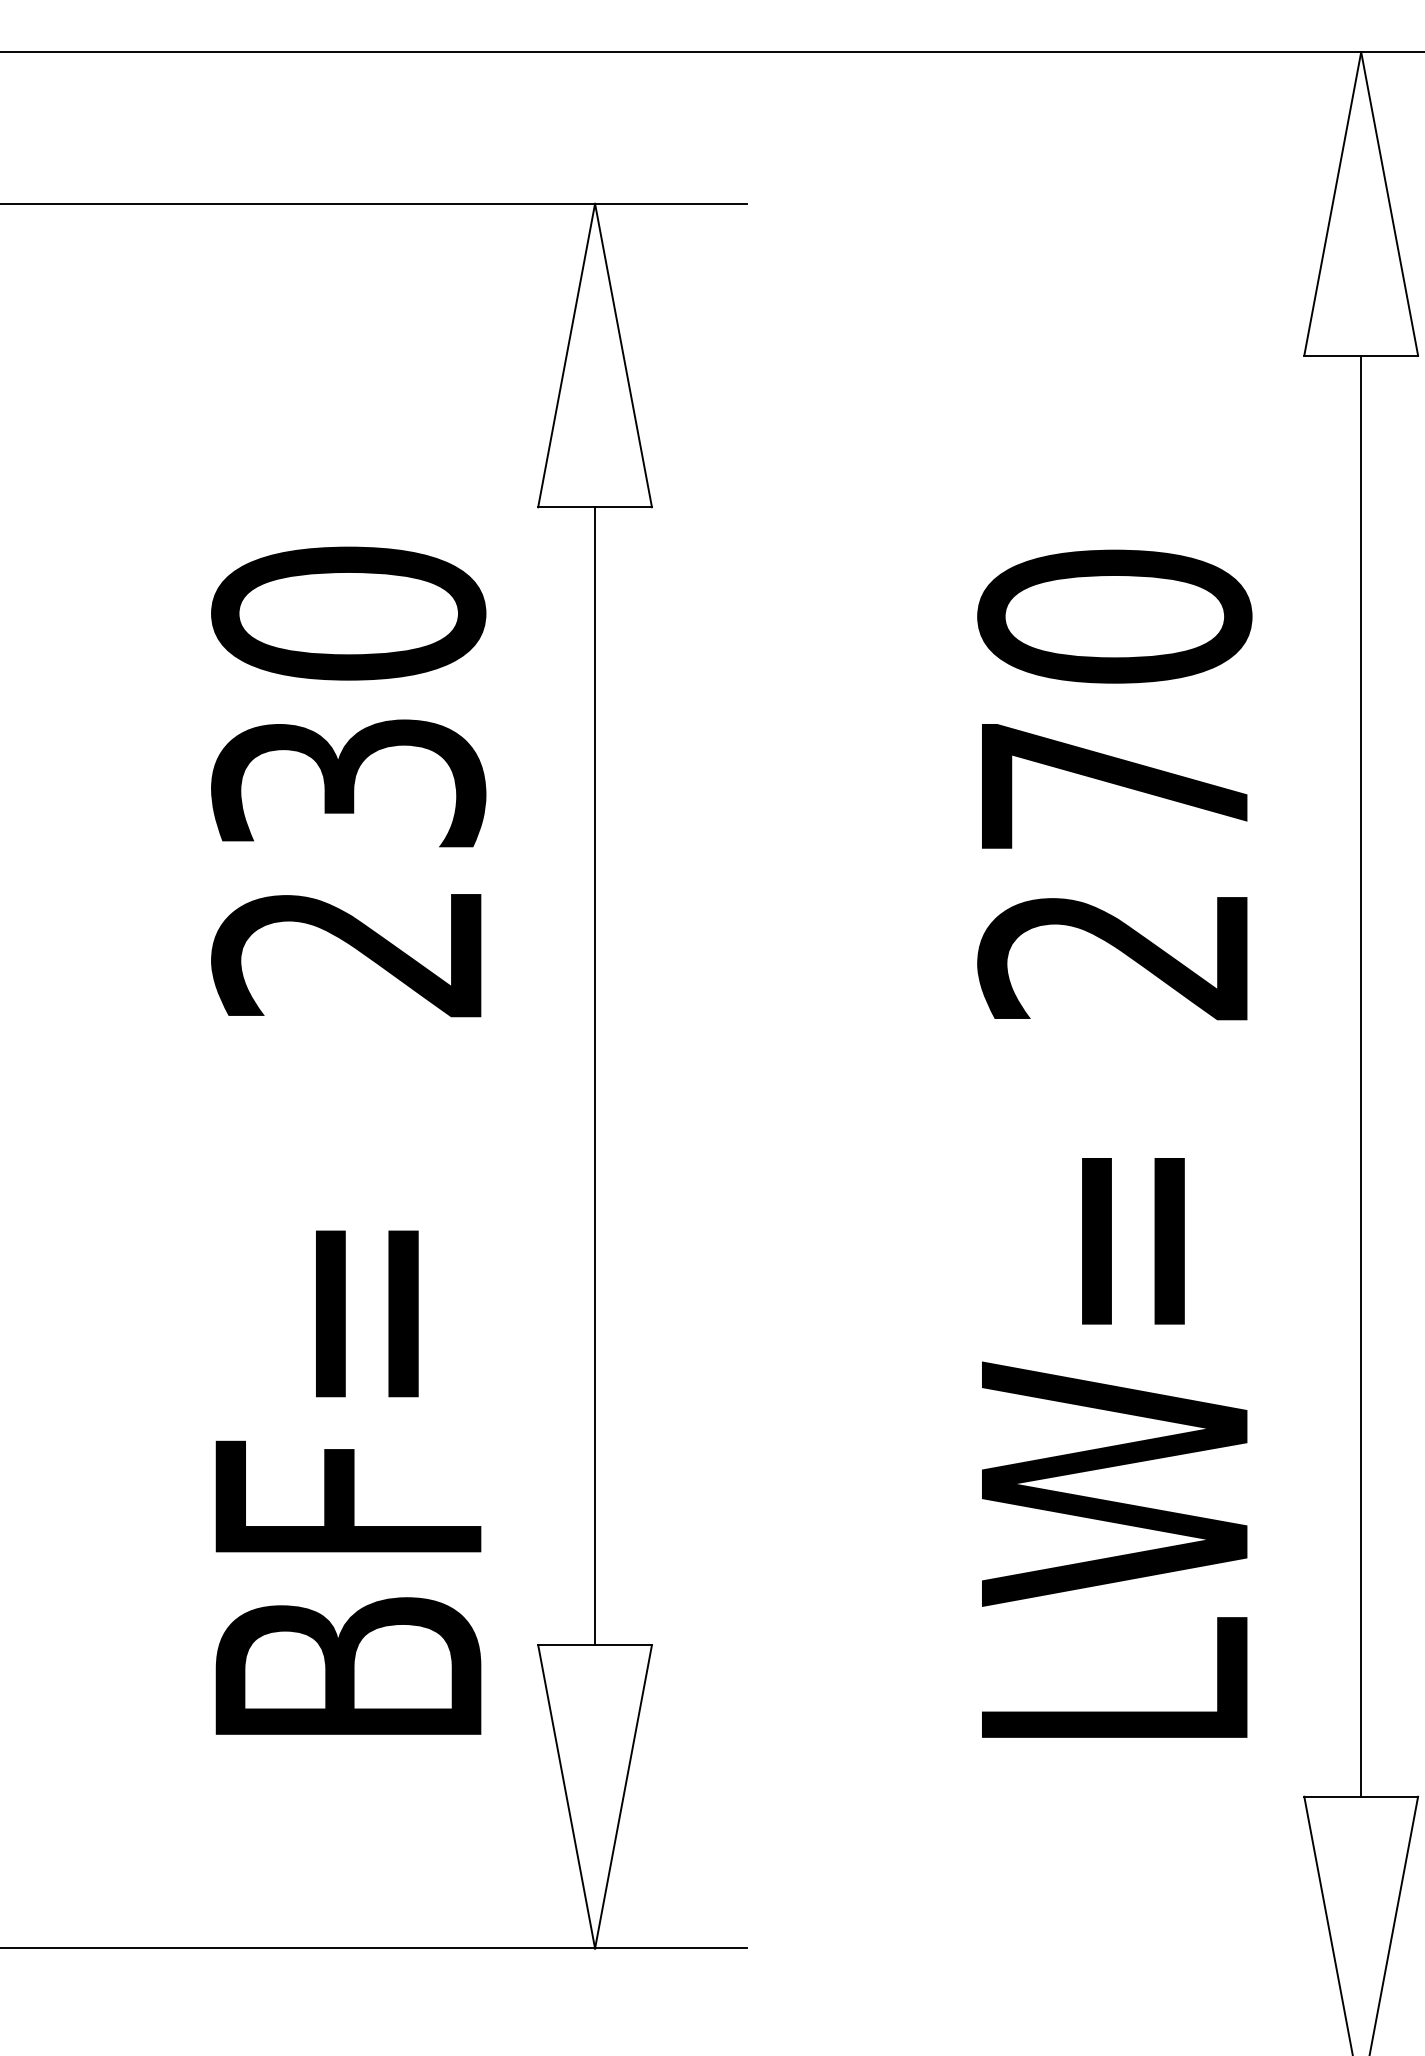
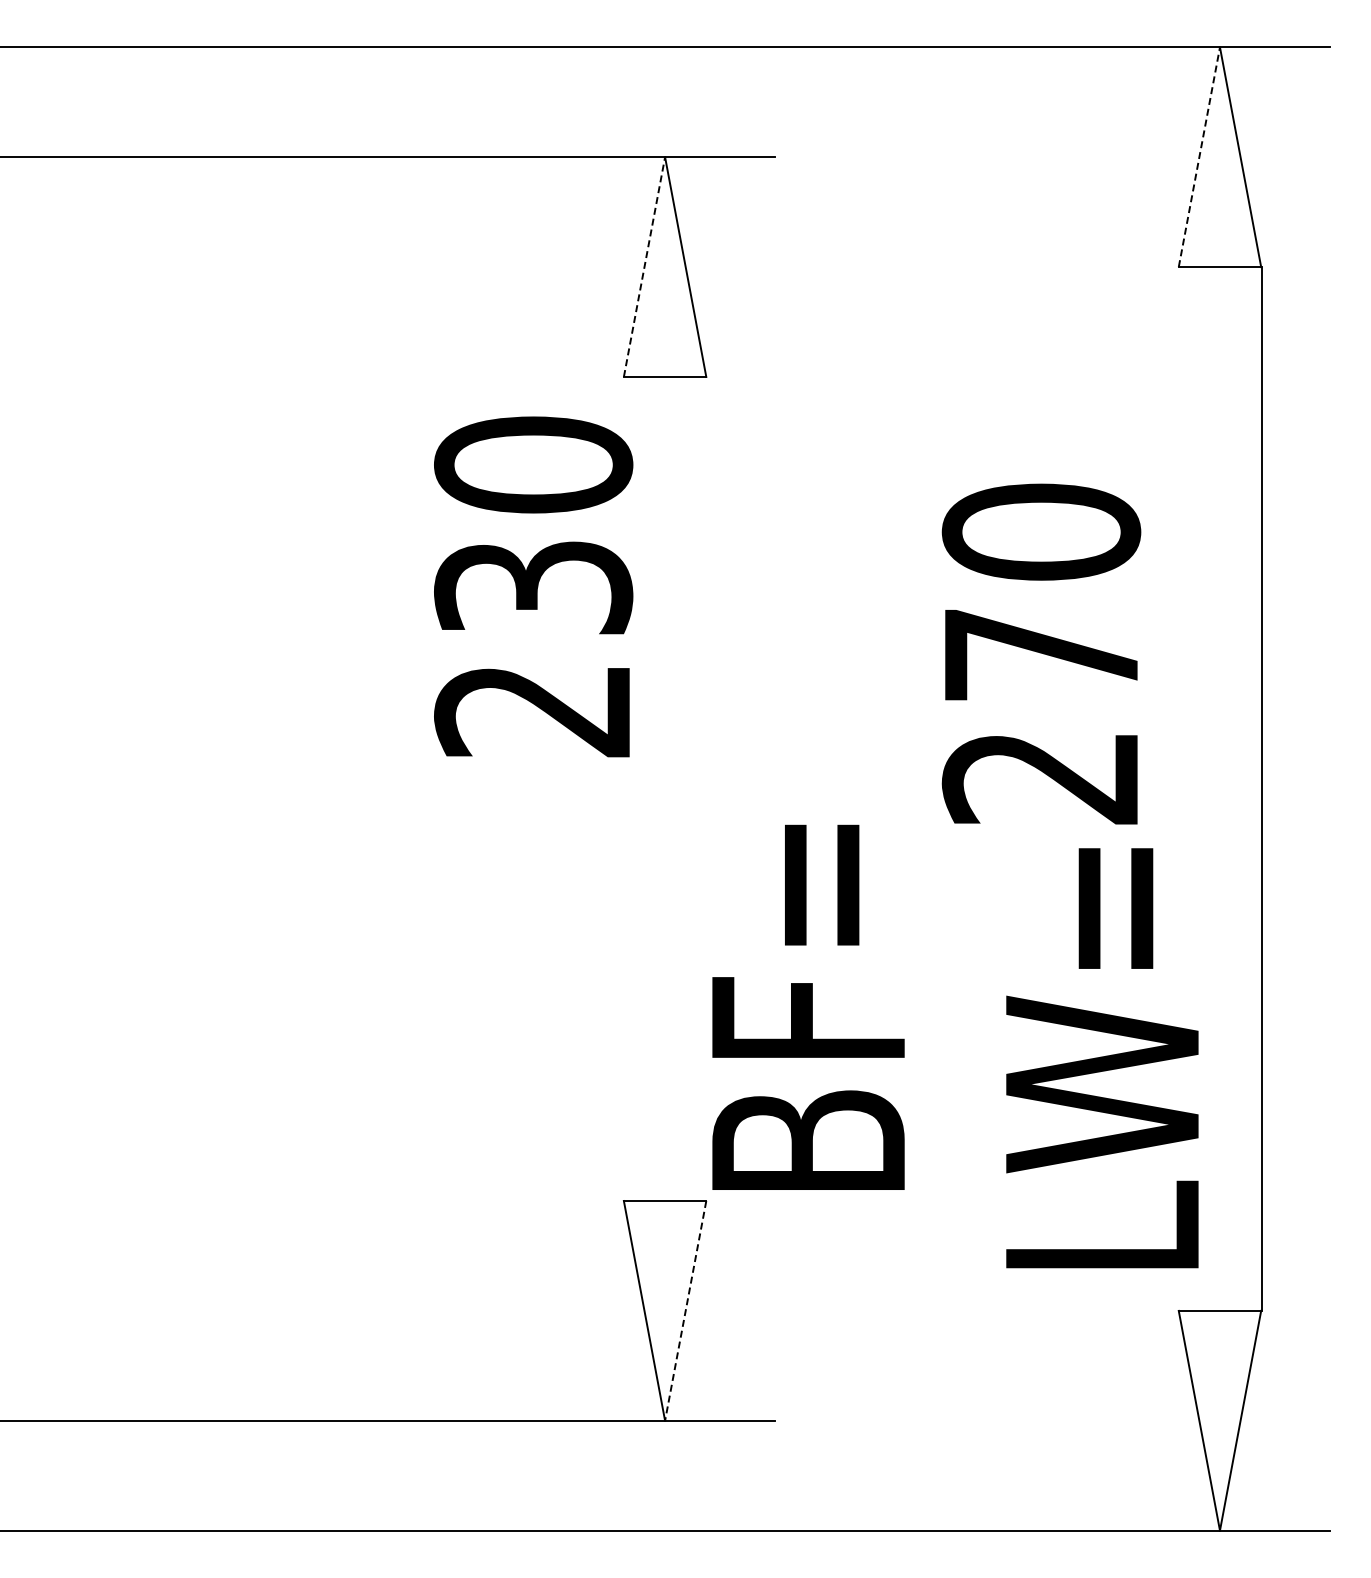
line: (1332, 204) -> (1199, 157), solid -> dashed
line: (566, 356) -> (644, 267), solid -> dashed
text: (348, 781) -> (533, 586), moved
text: (1114, 784) -> (1041, 653), moved
line: (595, 1075) -> (665, 788), removed
line: (1360, 1075) -> (1261, 788), moved
text: (1114, 1448) -> (1102, 1058), moved
text: (348, 1481) -> (808, 1006), moved
line: (623, 1796) -> (685, 1310), solid -> dashed

